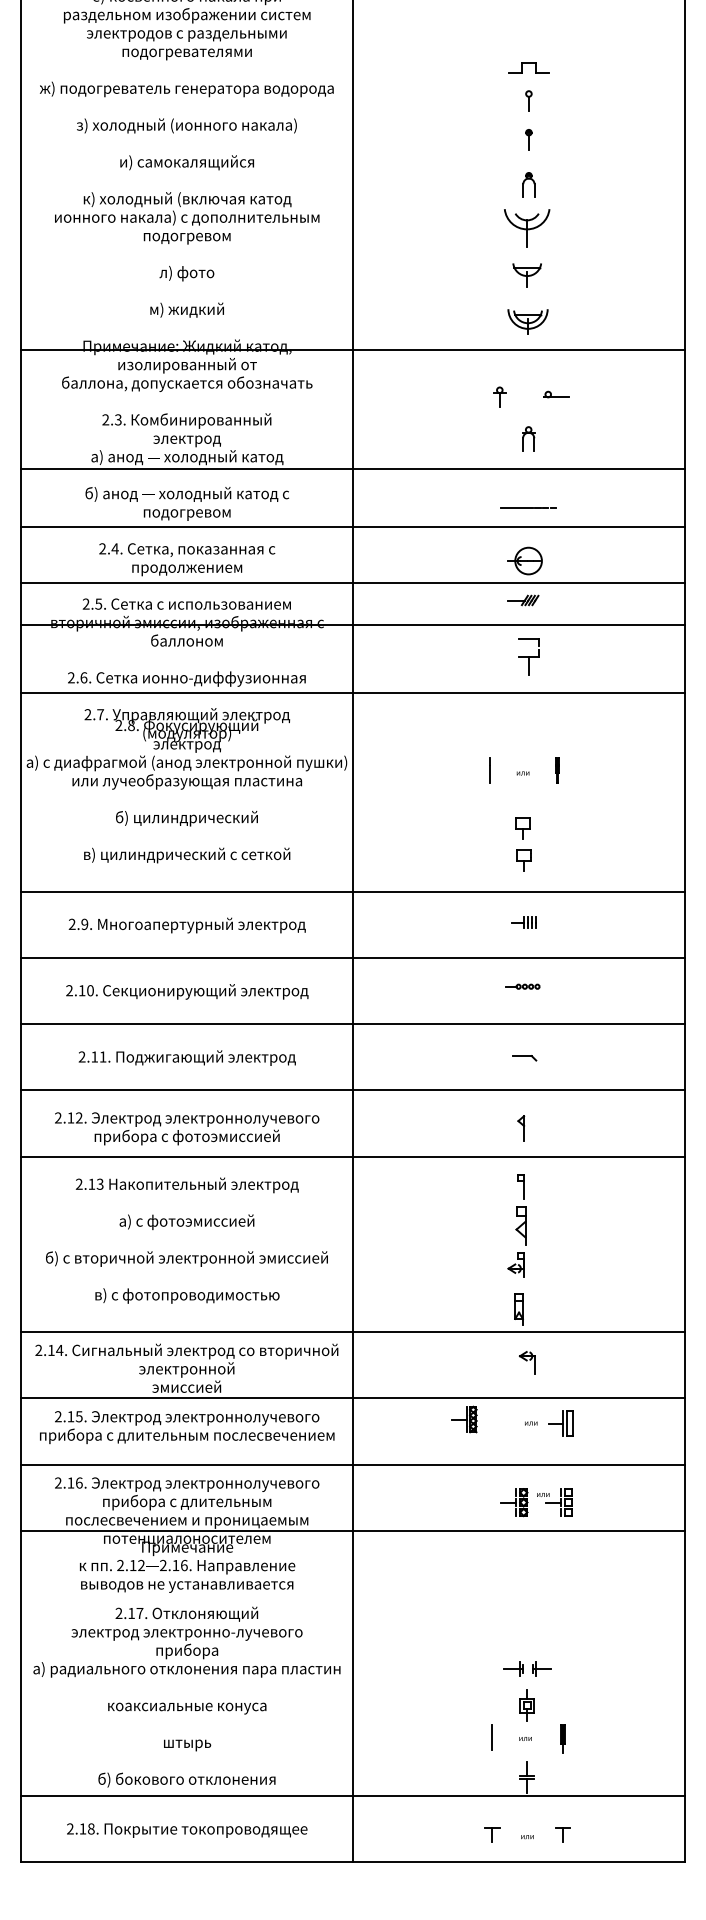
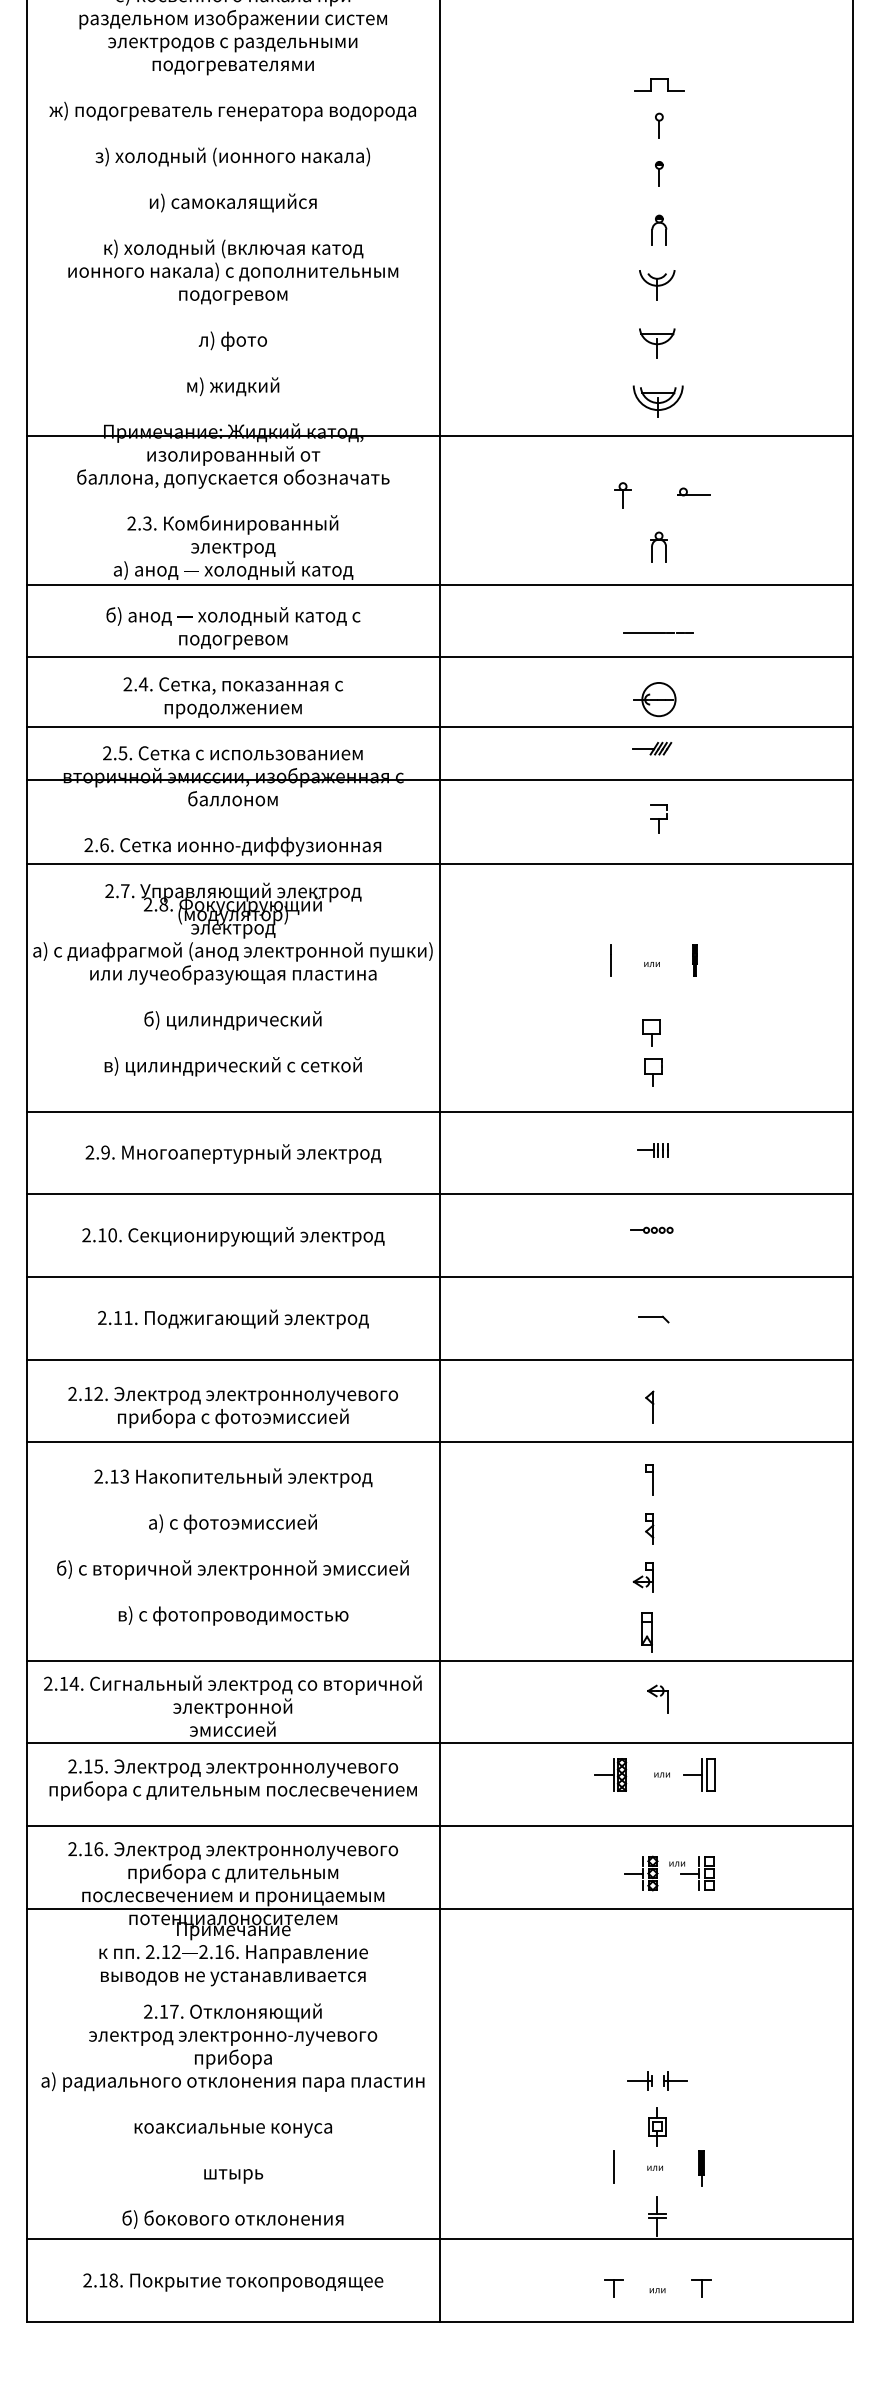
part: (527, 228) -> (657, 285), size x0.62
part: (528, 656) -> (658, 818), size x0.62
part: (521, 1225) -> (649, 1528), size x0.62
part: (464, 1419) -> (610, 1774), moved

